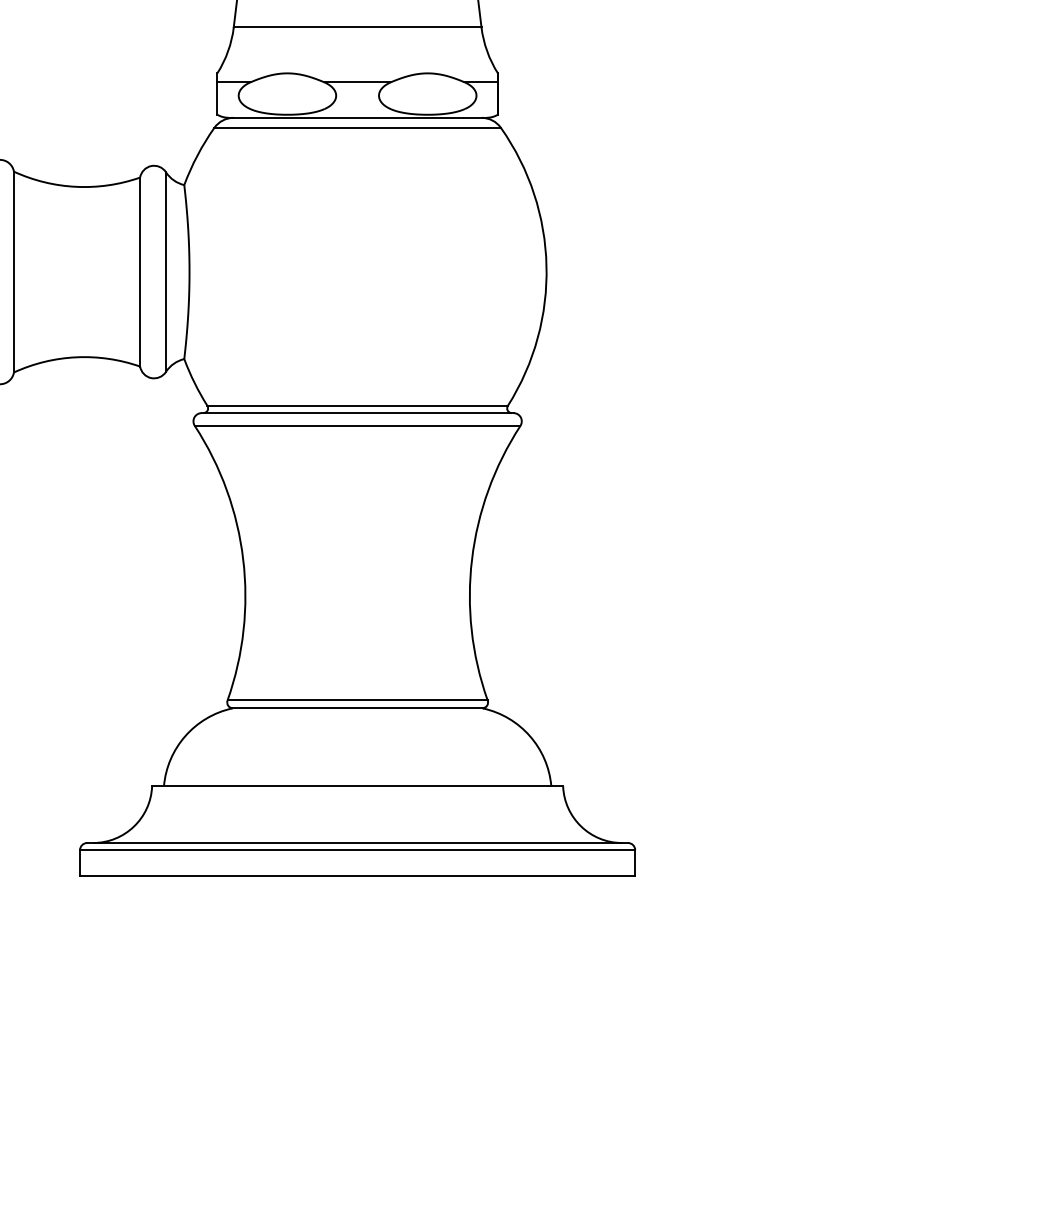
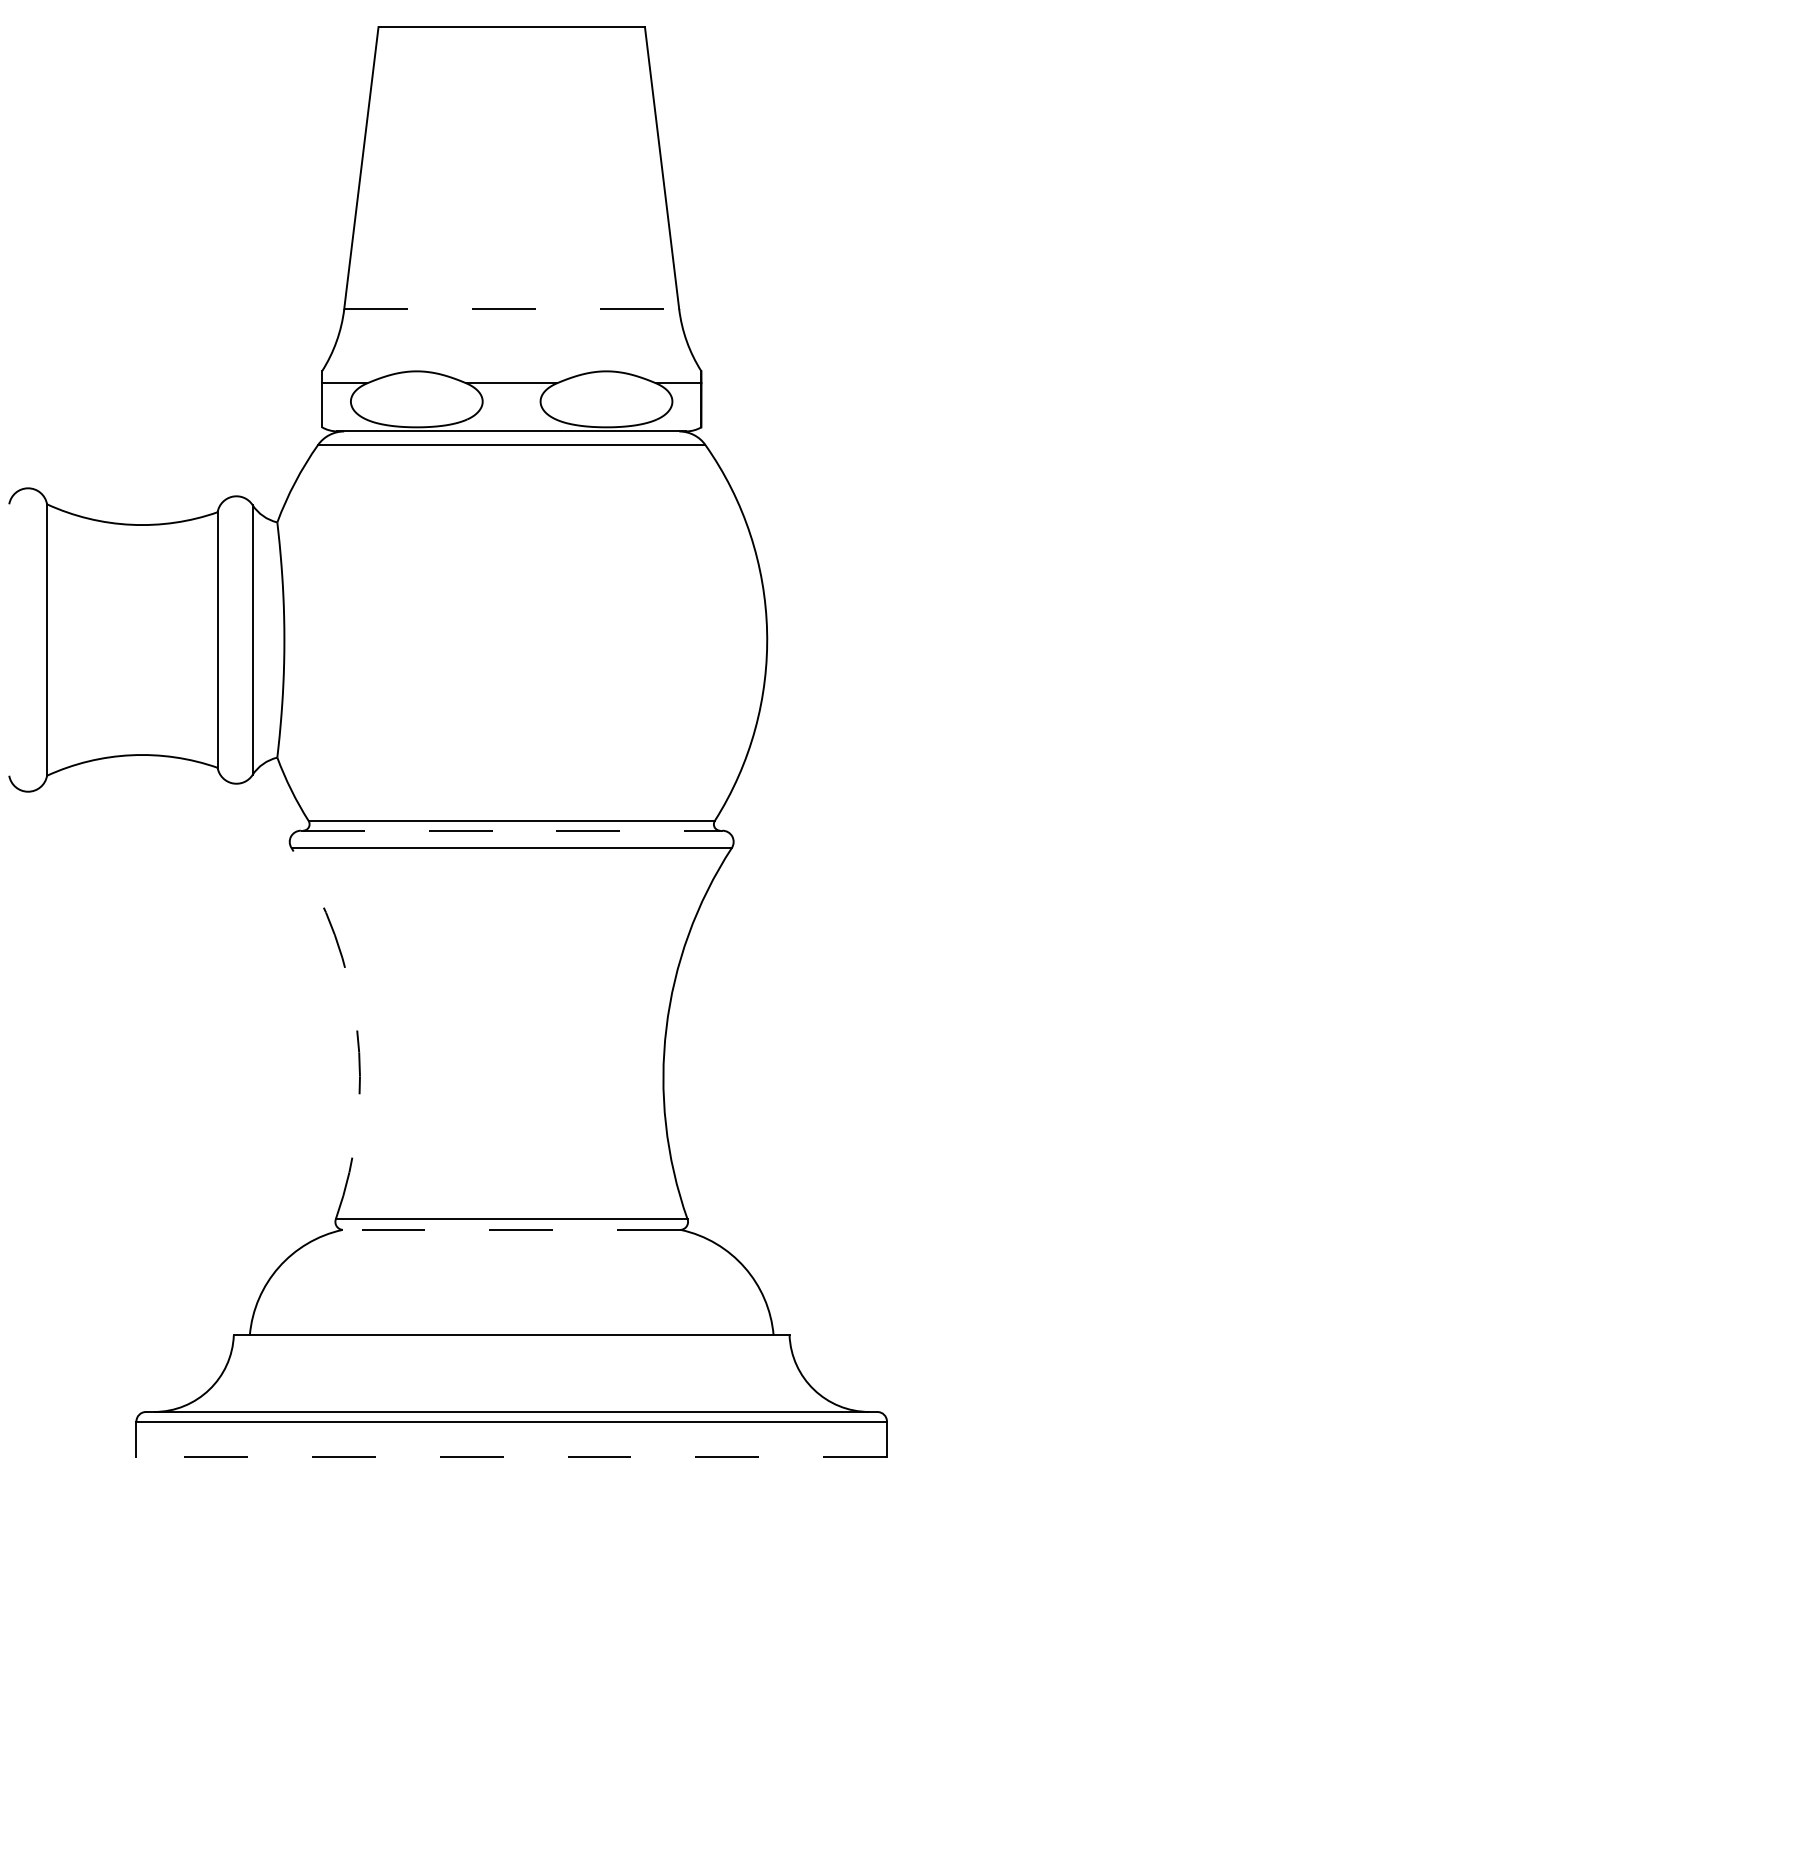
line: (358, 27) -> (512, 309), solid -> dashed
line: (357, 412) -> (511, 830), solid -> dashed
arc: (243, 559) -> (357, 1028), solid -> dashed
line: (357, 708) -> (511, 1229), solid -> dashed
line: (357, 875) -> (511, 1456), solid -> dashed

